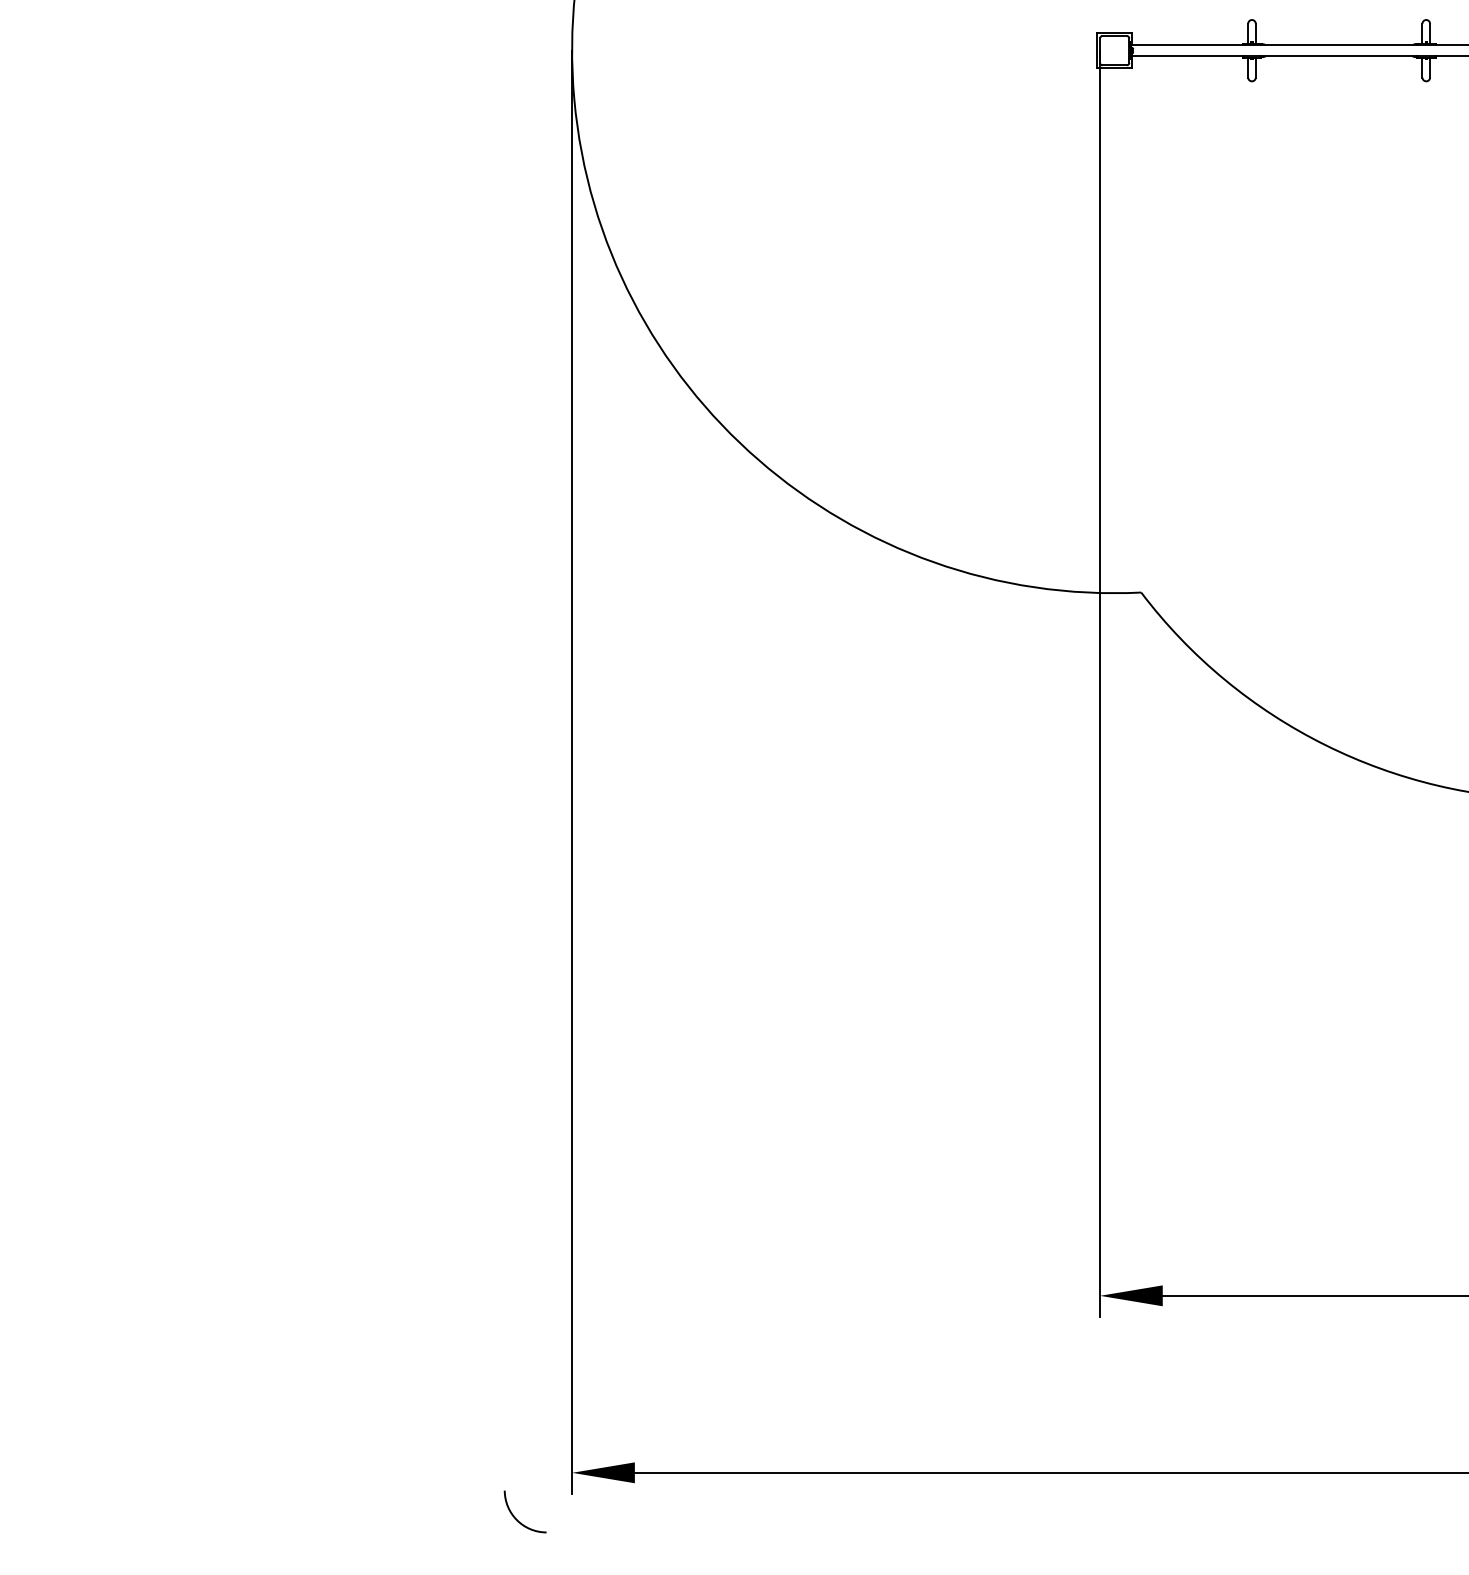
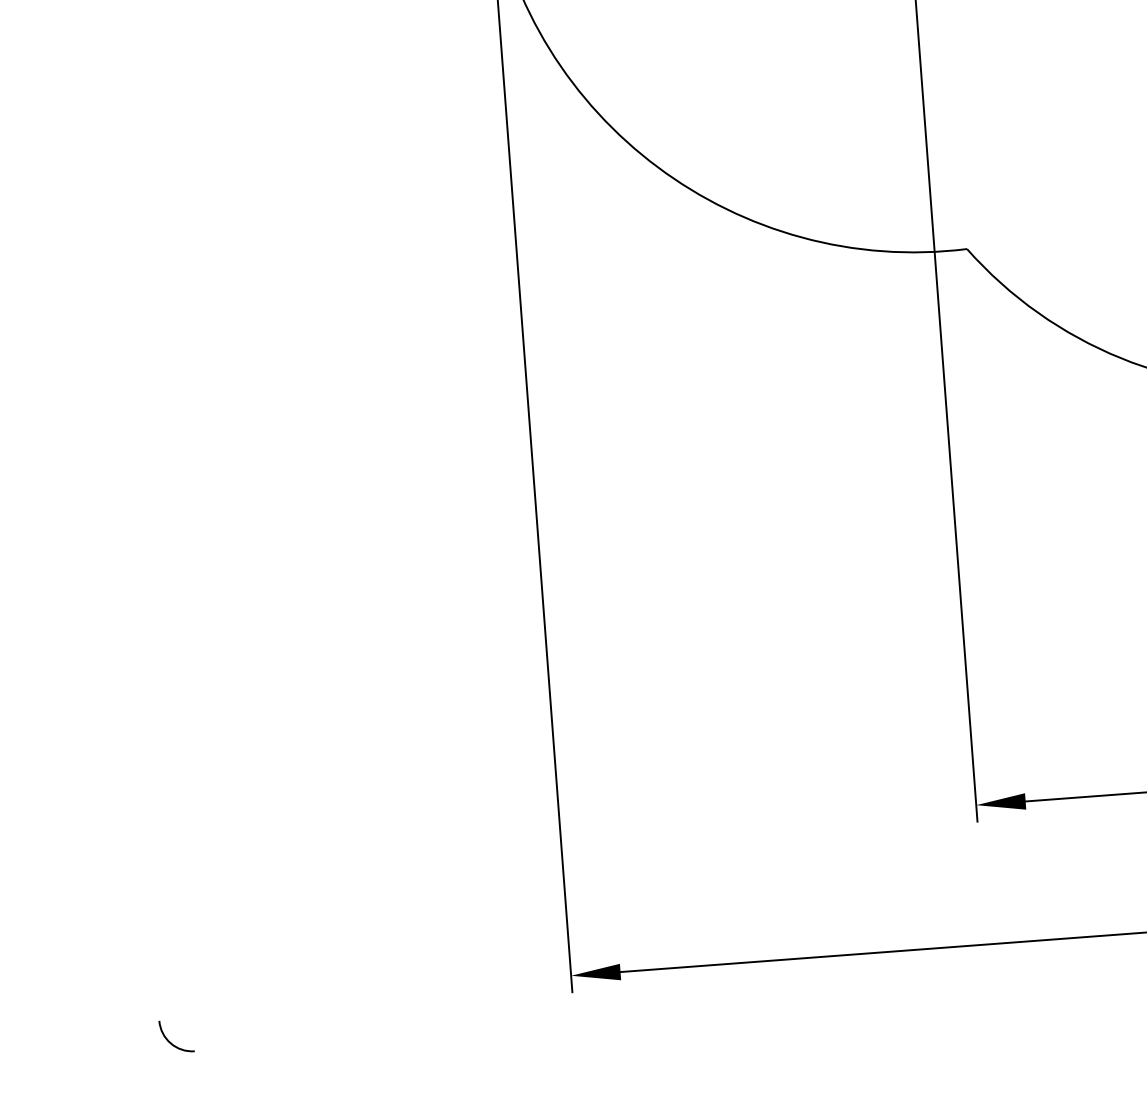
arc: (516, 1518) -> (170, 1042), moved

